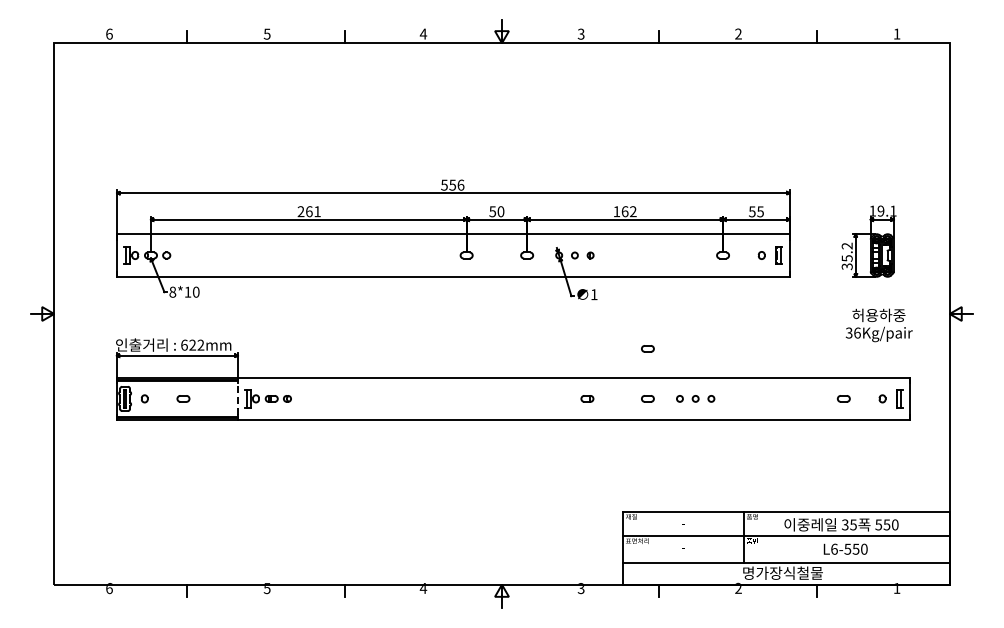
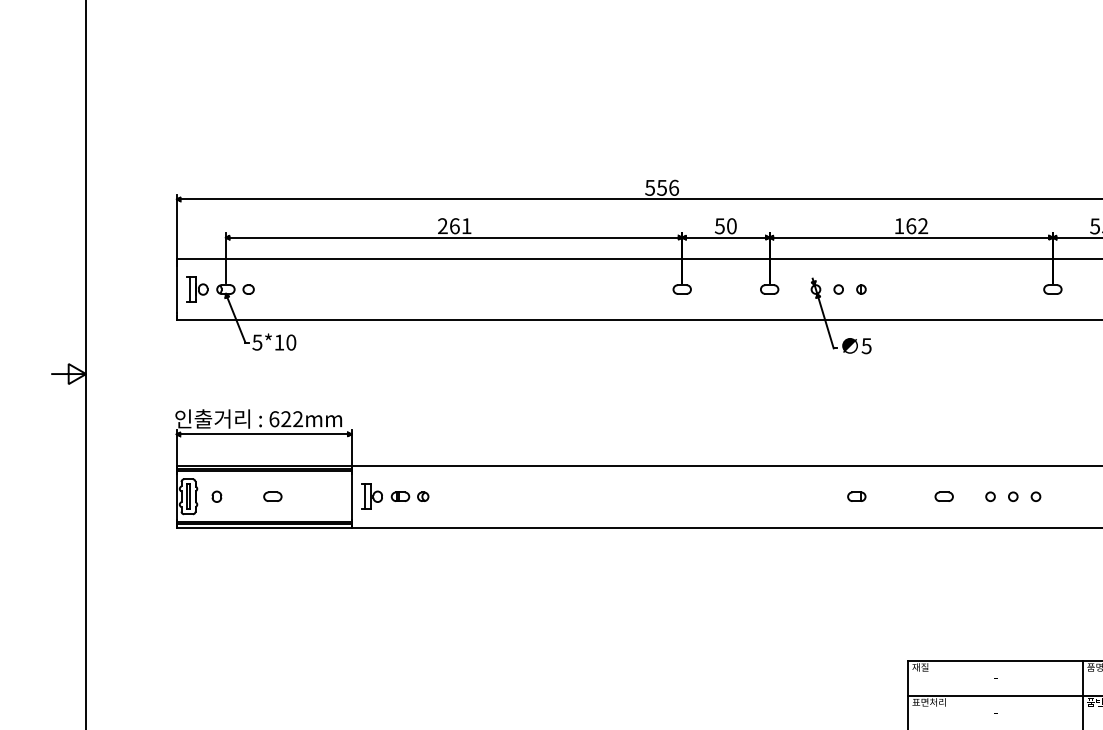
text: (172, 291) -> (257, 341), 8*10 -> 5*10
text: (593, 294) -> (865, 345), 1 -> 5
part: (647, 348) -> (943, 423), removed
line: (237, 398) -> (350, 496), dashed -> solid

